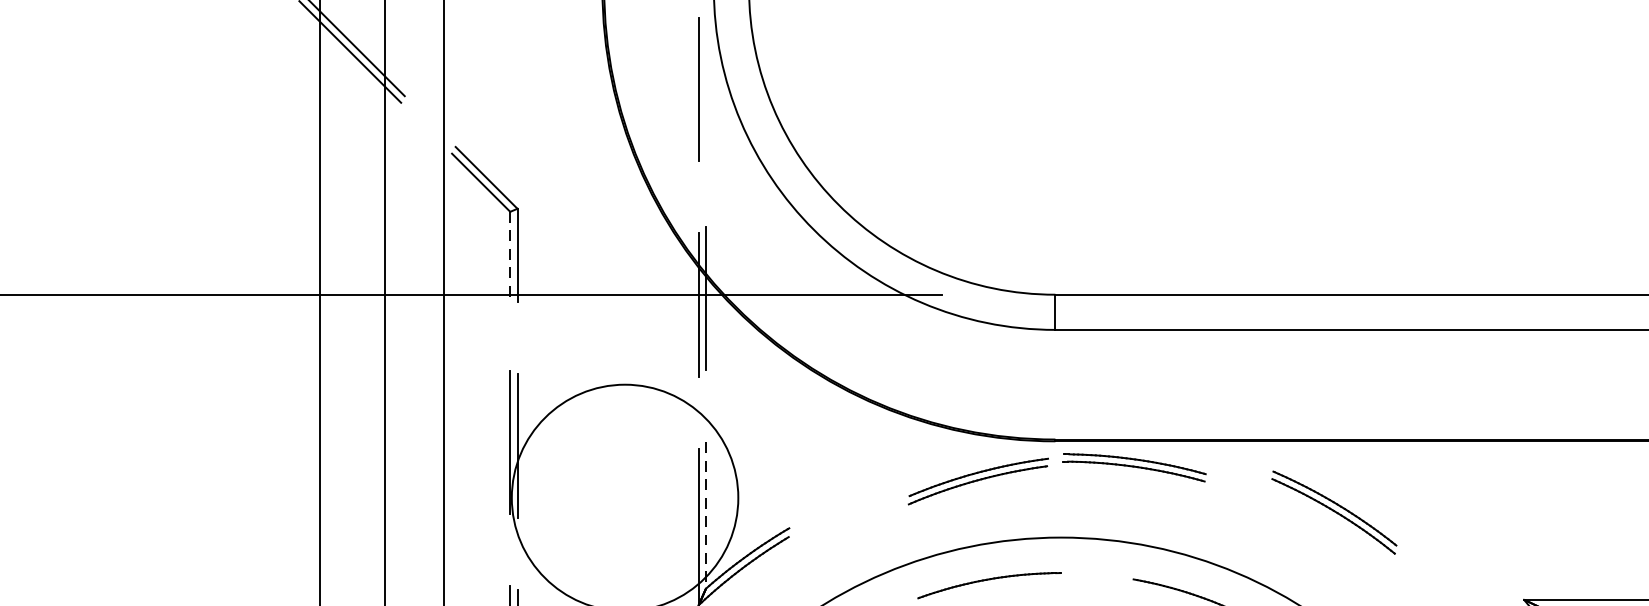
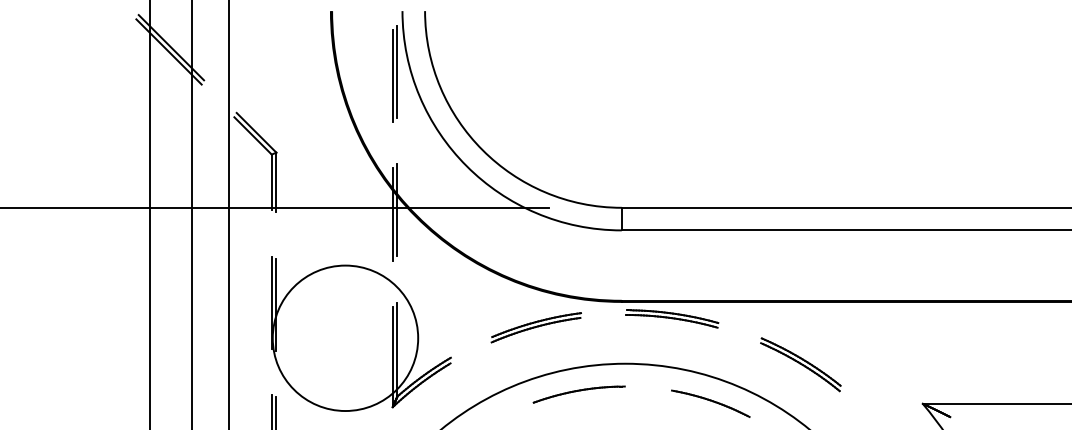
line: (706, 82) -> (397, 71), added
line: (509, 255) -> (271, 182), dashed -> solid
part: (977, 481) -> (535, 327), moved
part: (1333, 512) -> (800, 364), moved
line: (706, 515) -> (397, 349), dashed -> solid

